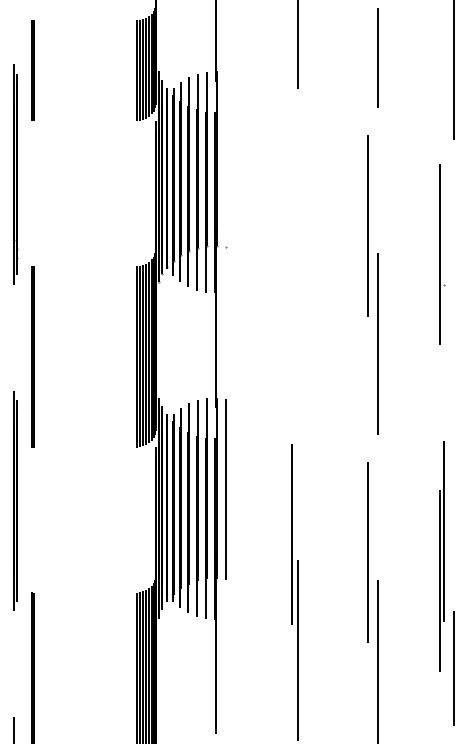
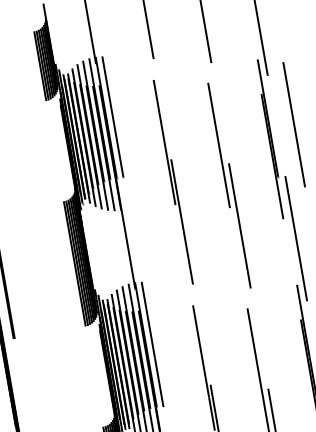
line: (226, 159) -> (113, 116), added
line: (443, 199) -> (267, 118), added
line: (292, 208) -> (164, 142), added
line: (297, 323) -> (181, 221), added
line: (453, 375) -> (296, 238), added

